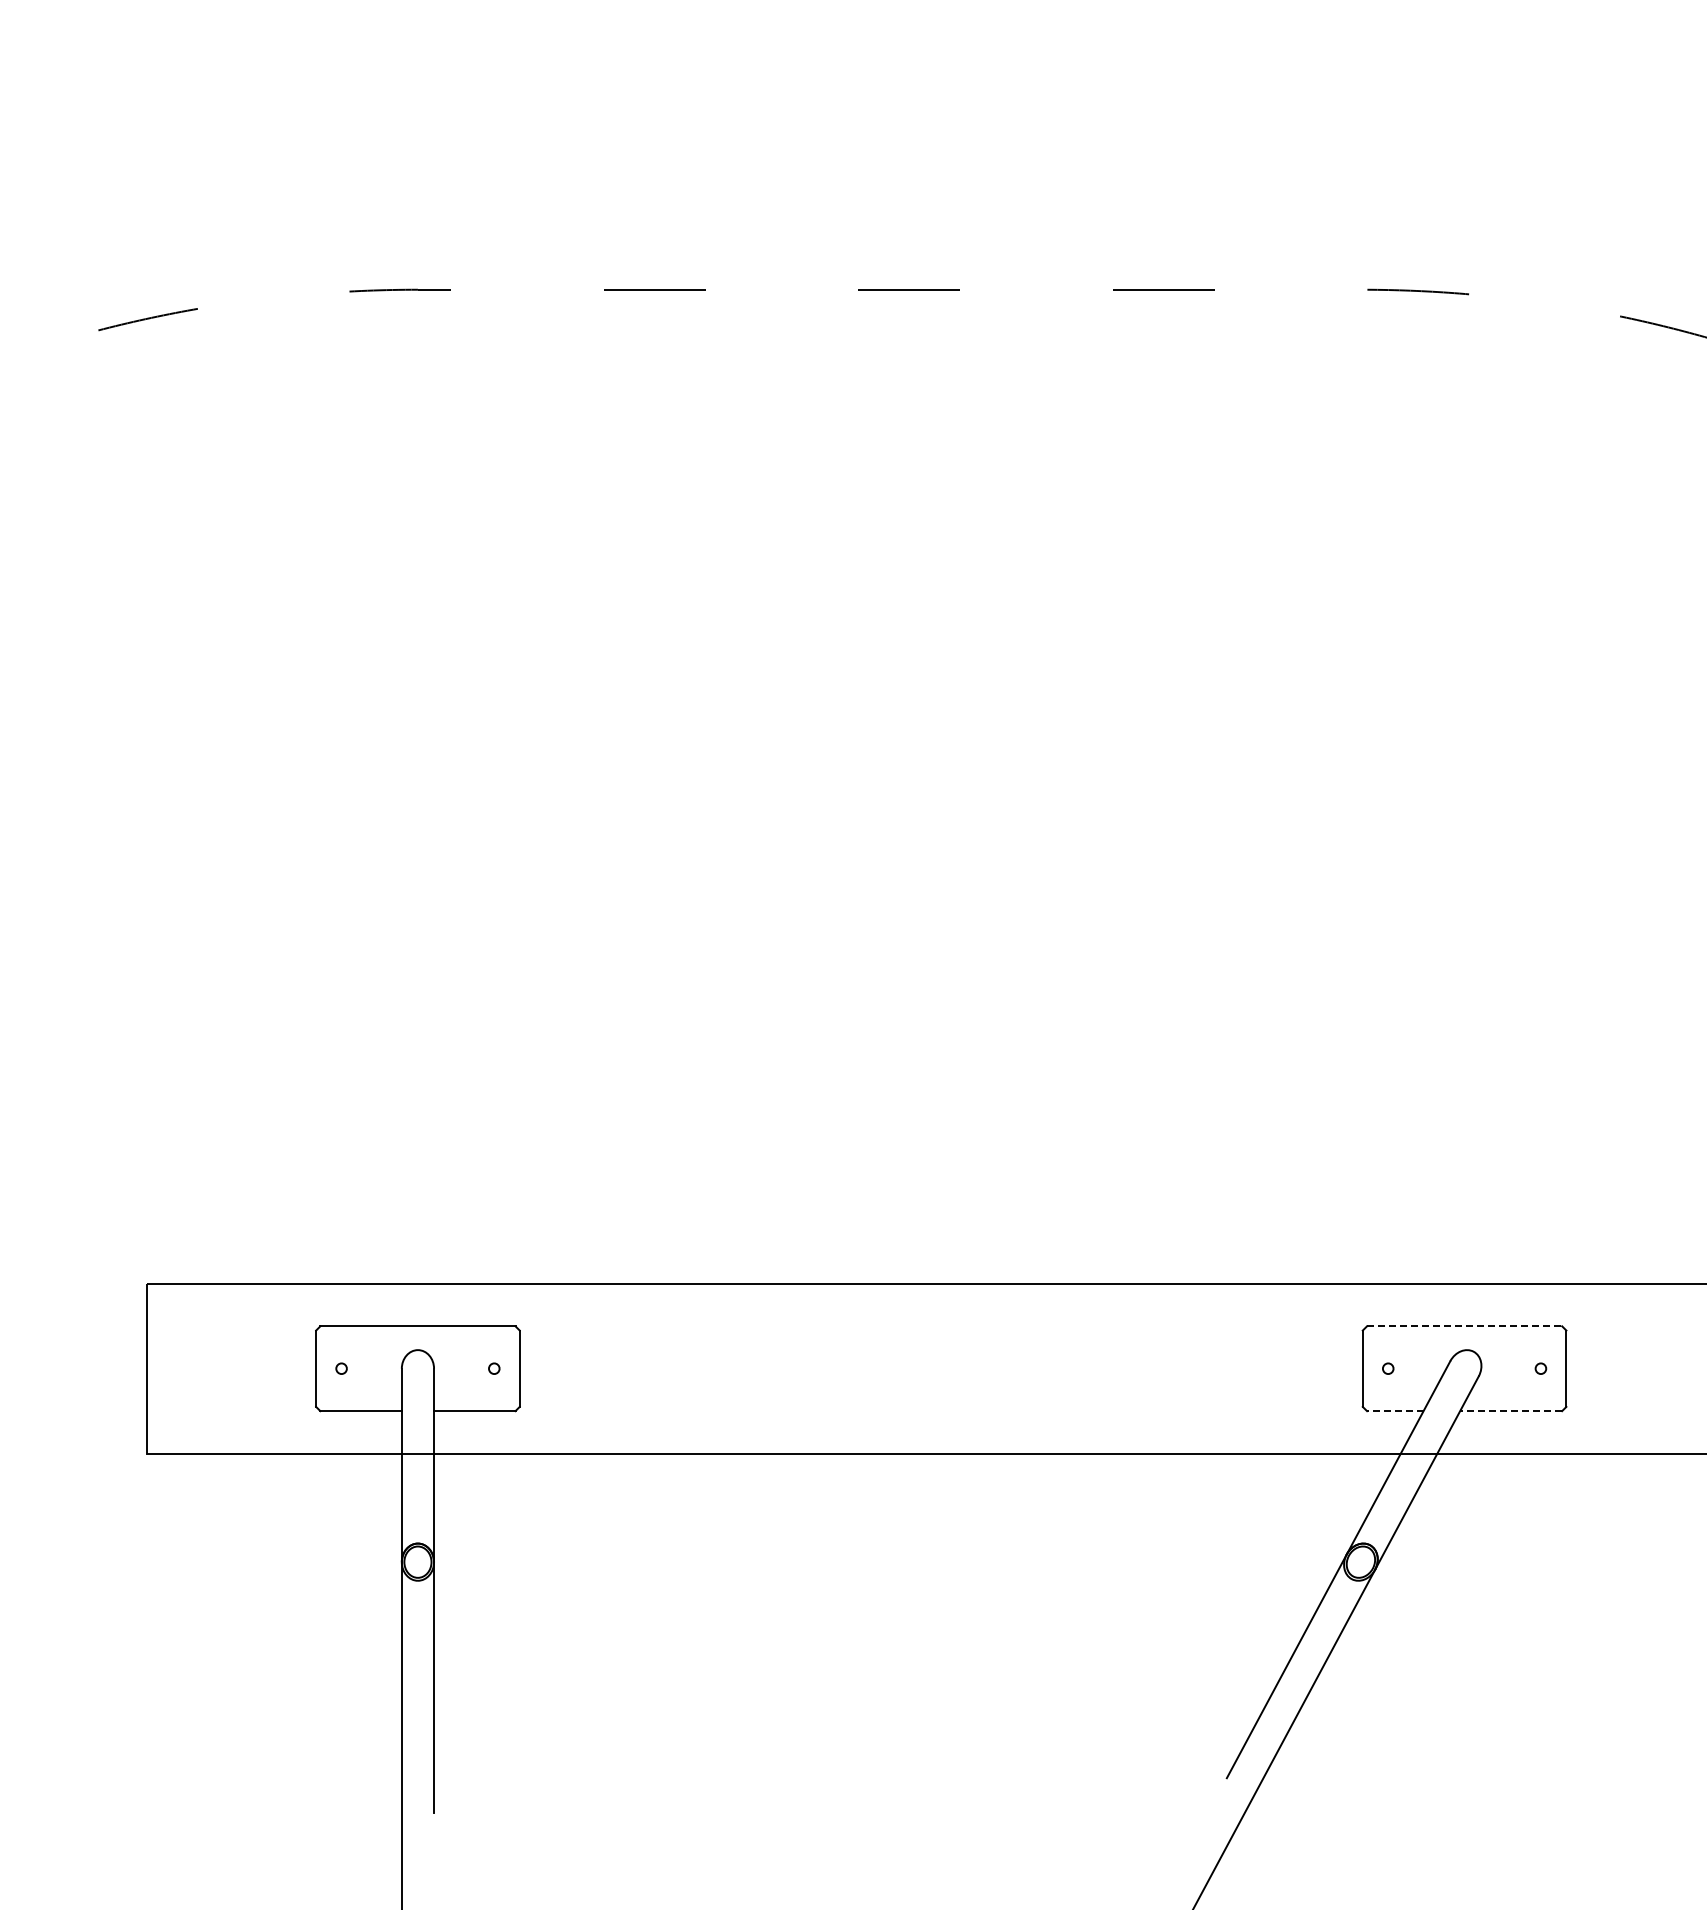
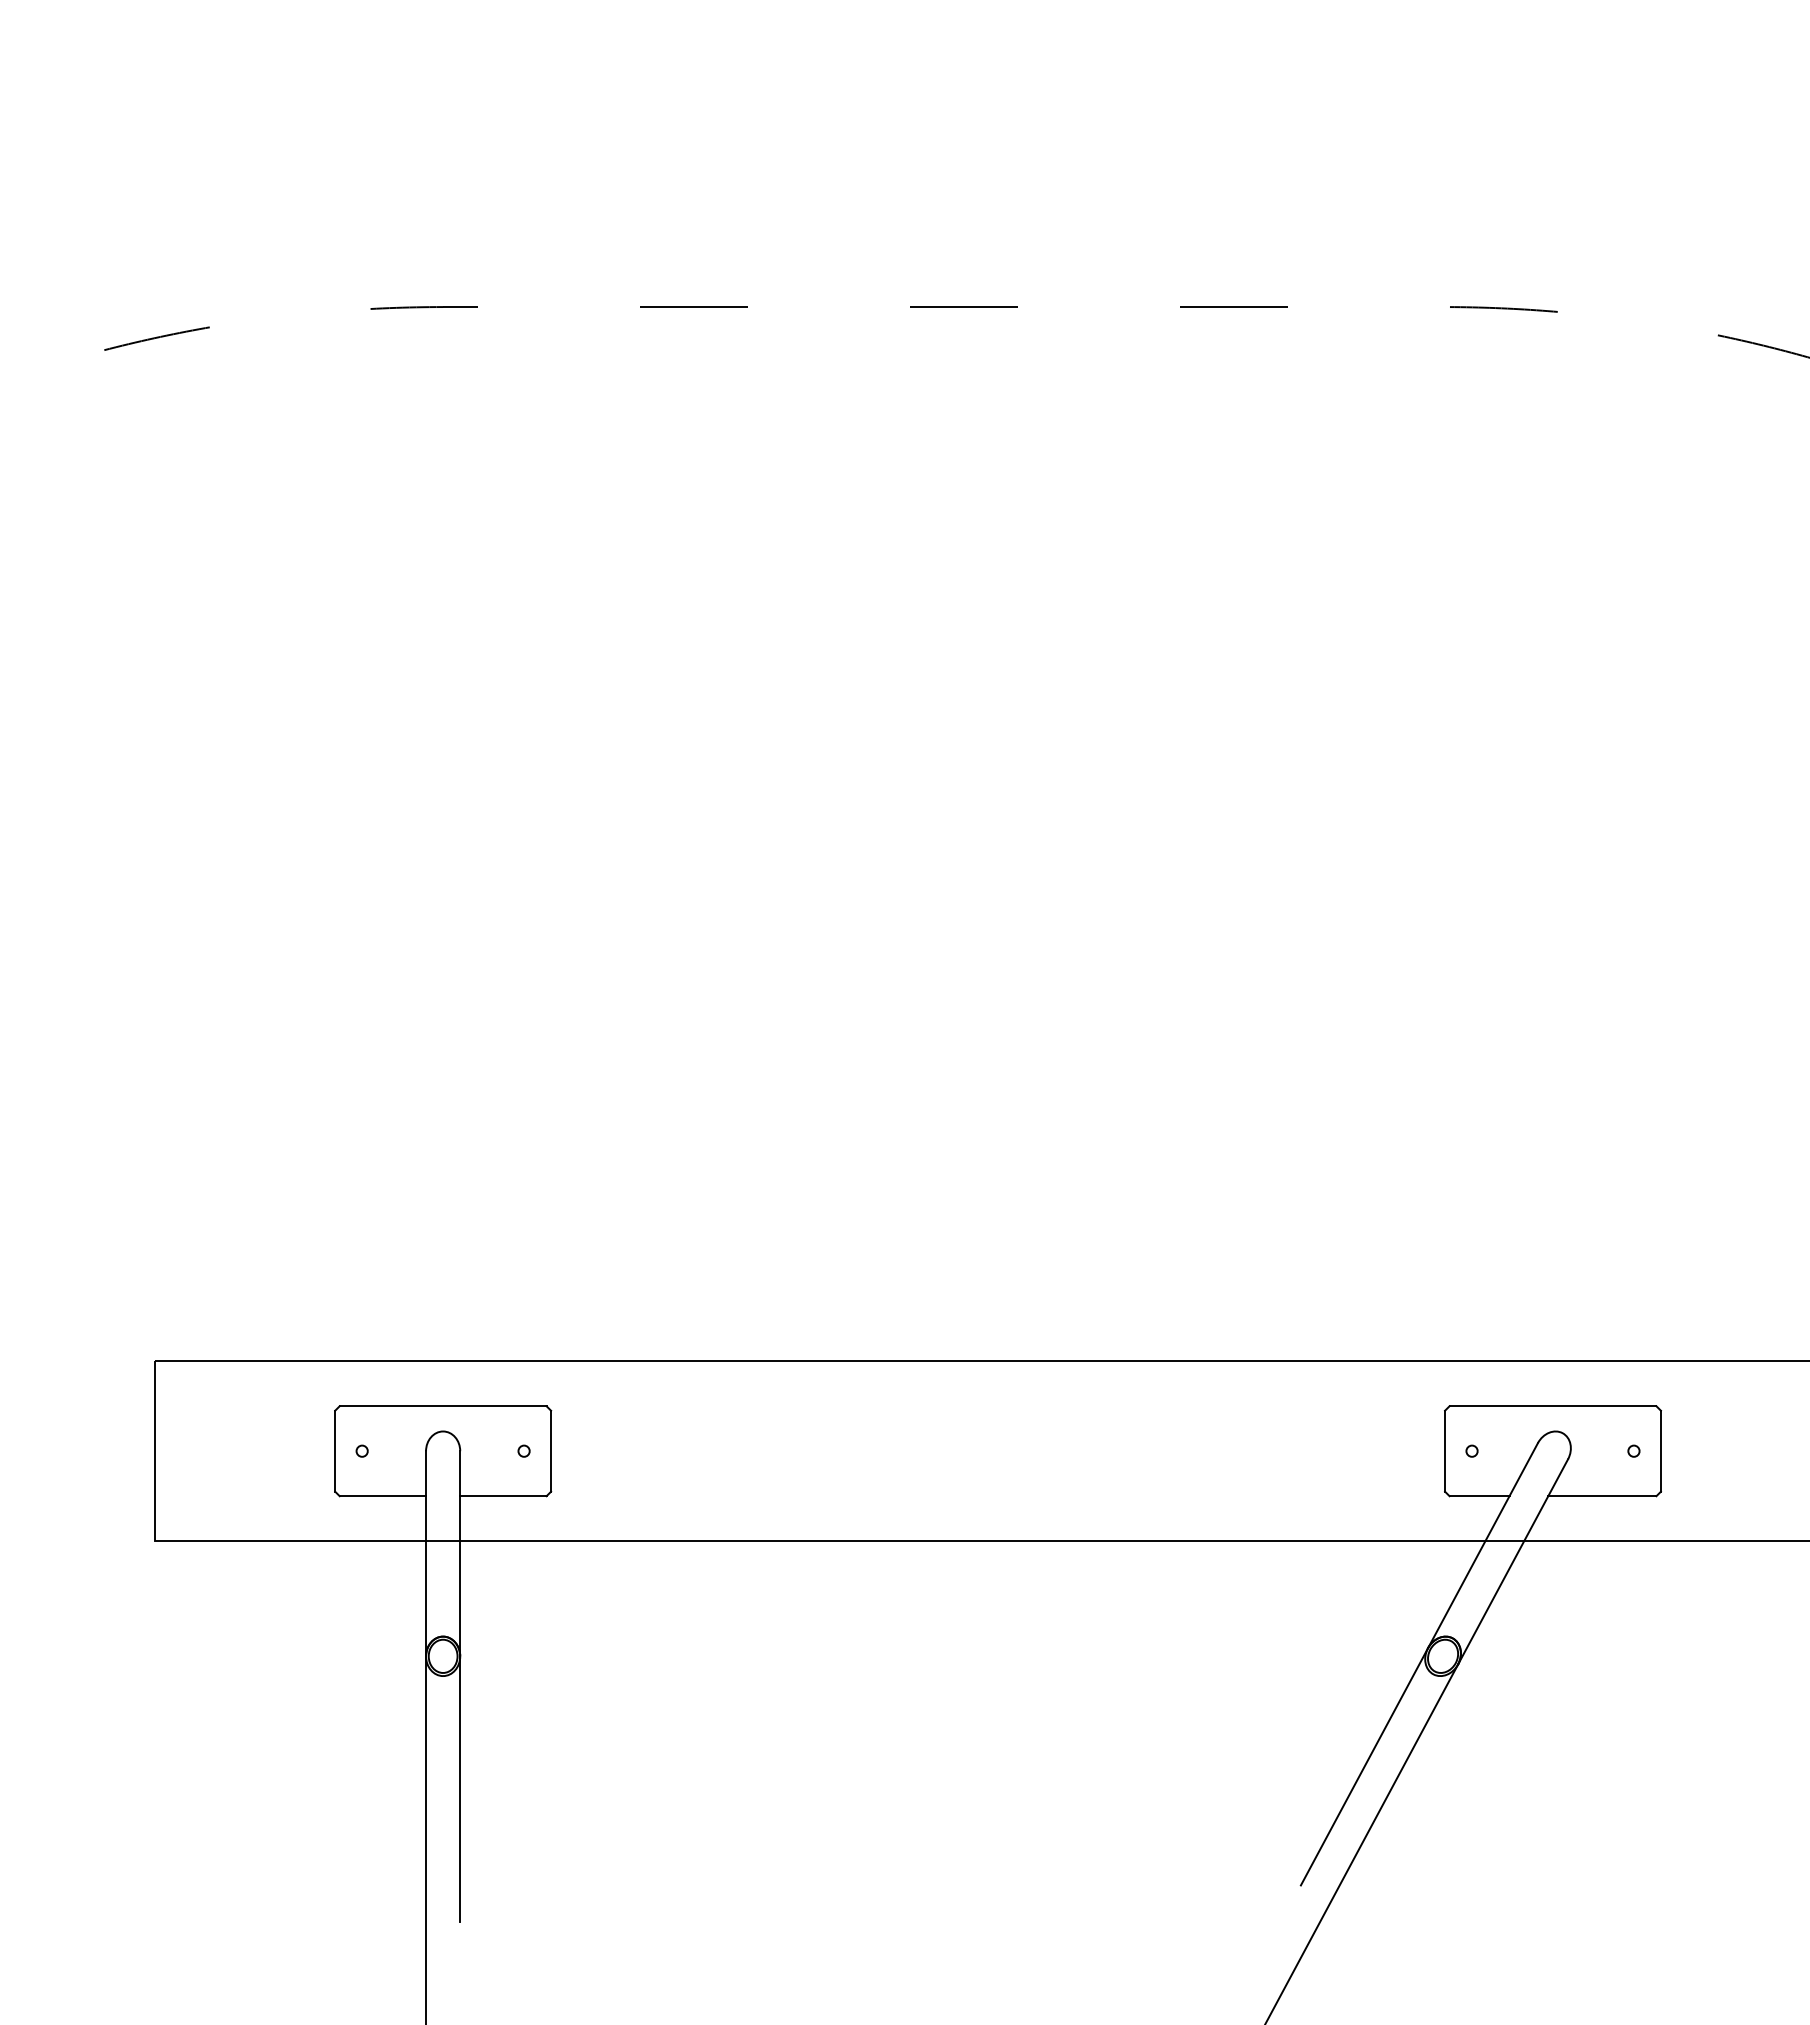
line: (1464, 1326) -> (1552, 1406), dashed -> solid
line: (1394, 1411) -> (1478, 1496), dashed -> solid
line: (1511, 1411) -> (1602, 1496), dashed -> solid

